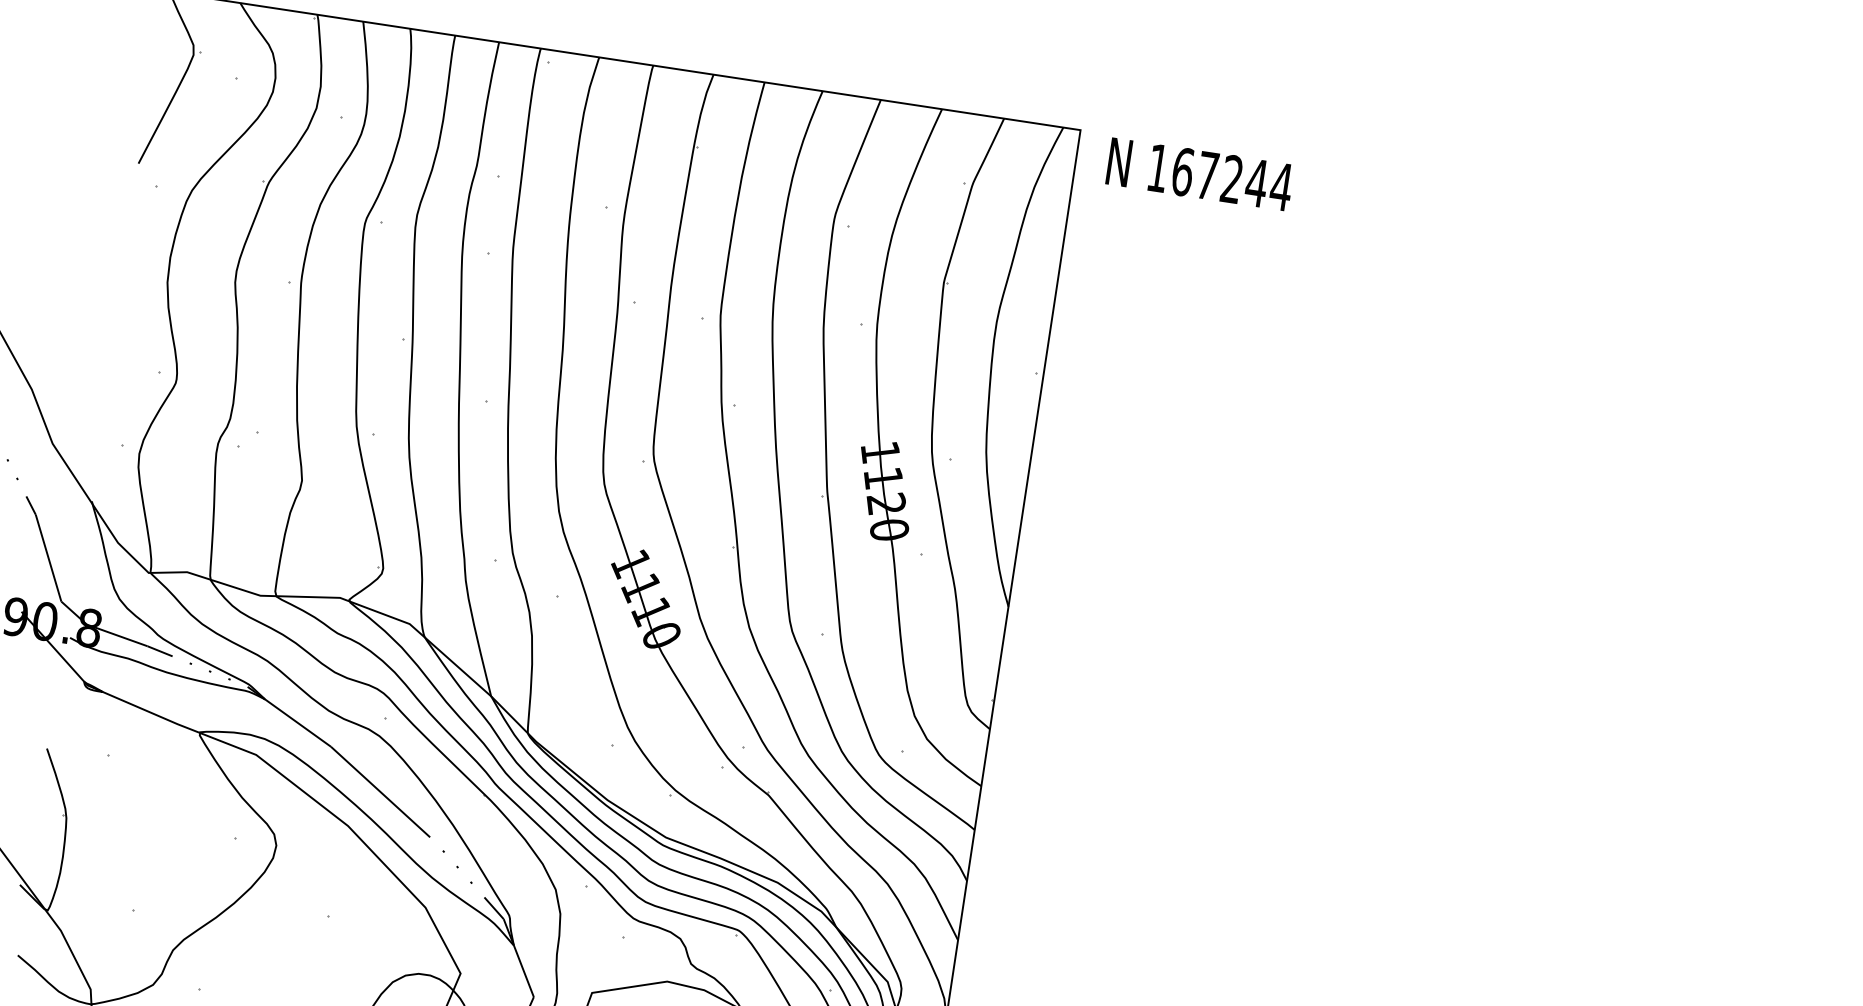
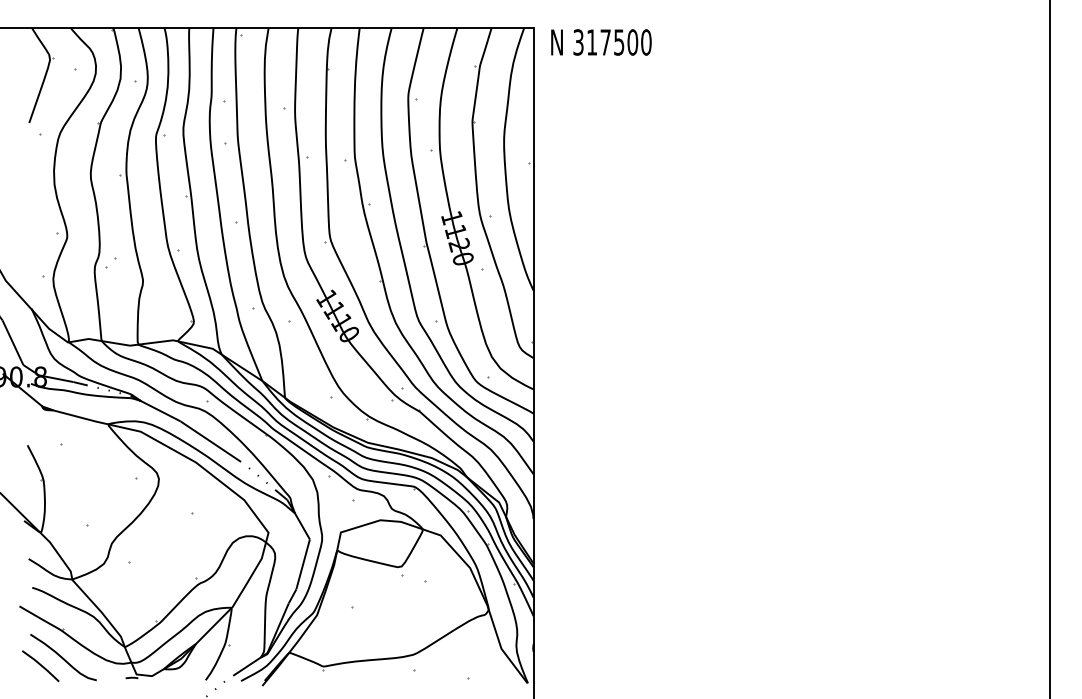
text: (1219, 177) -> (612, 42), 167244 -> 317500

